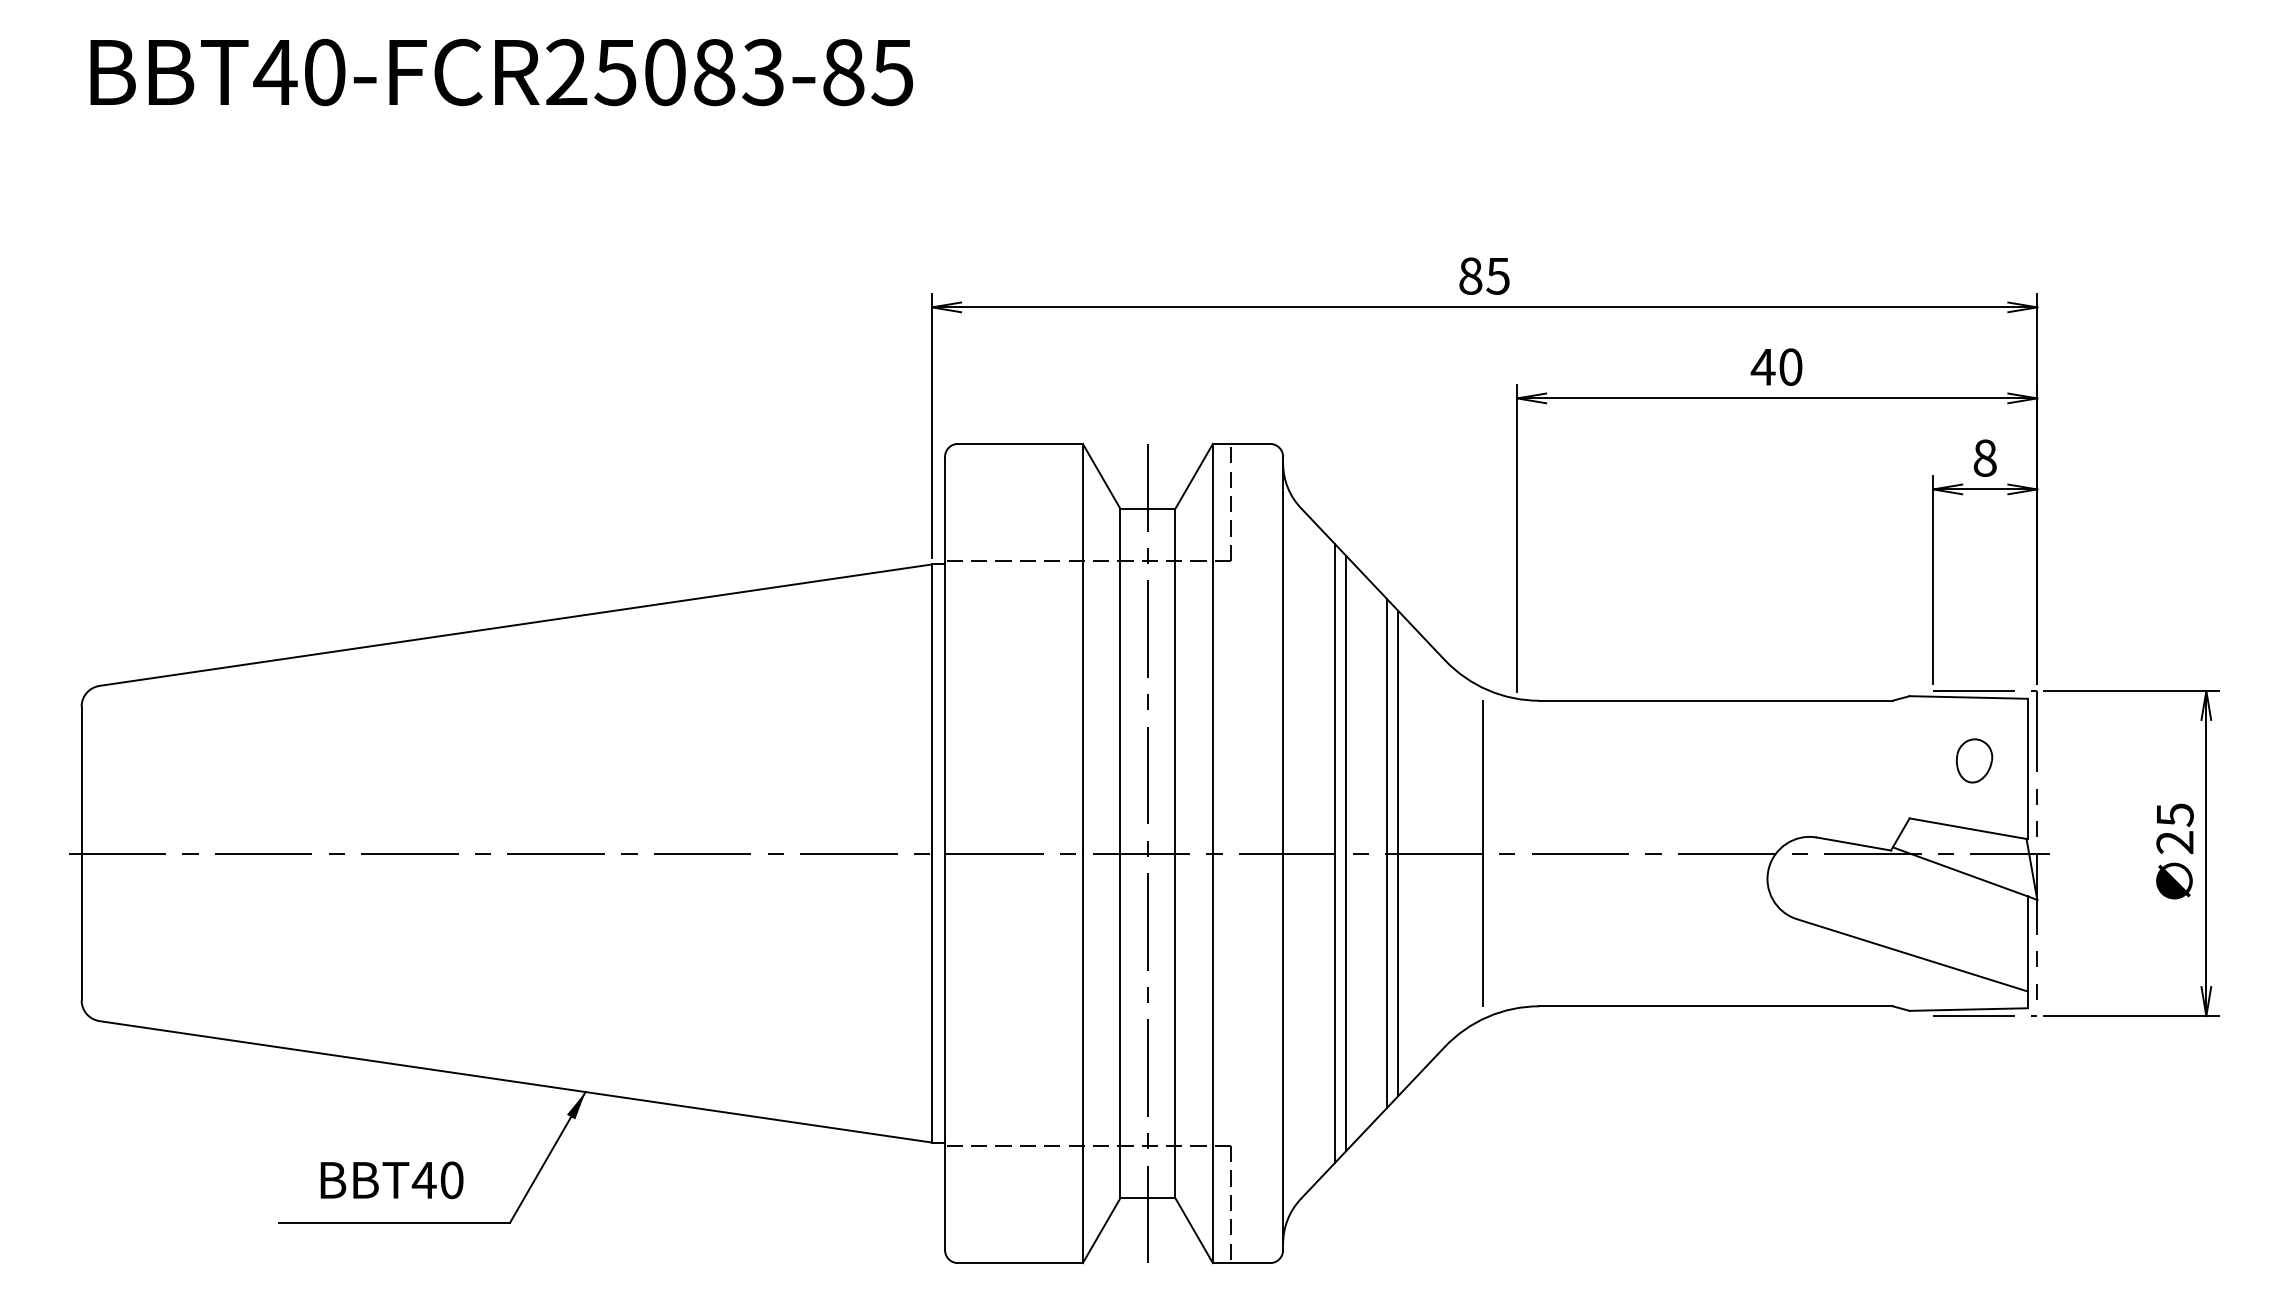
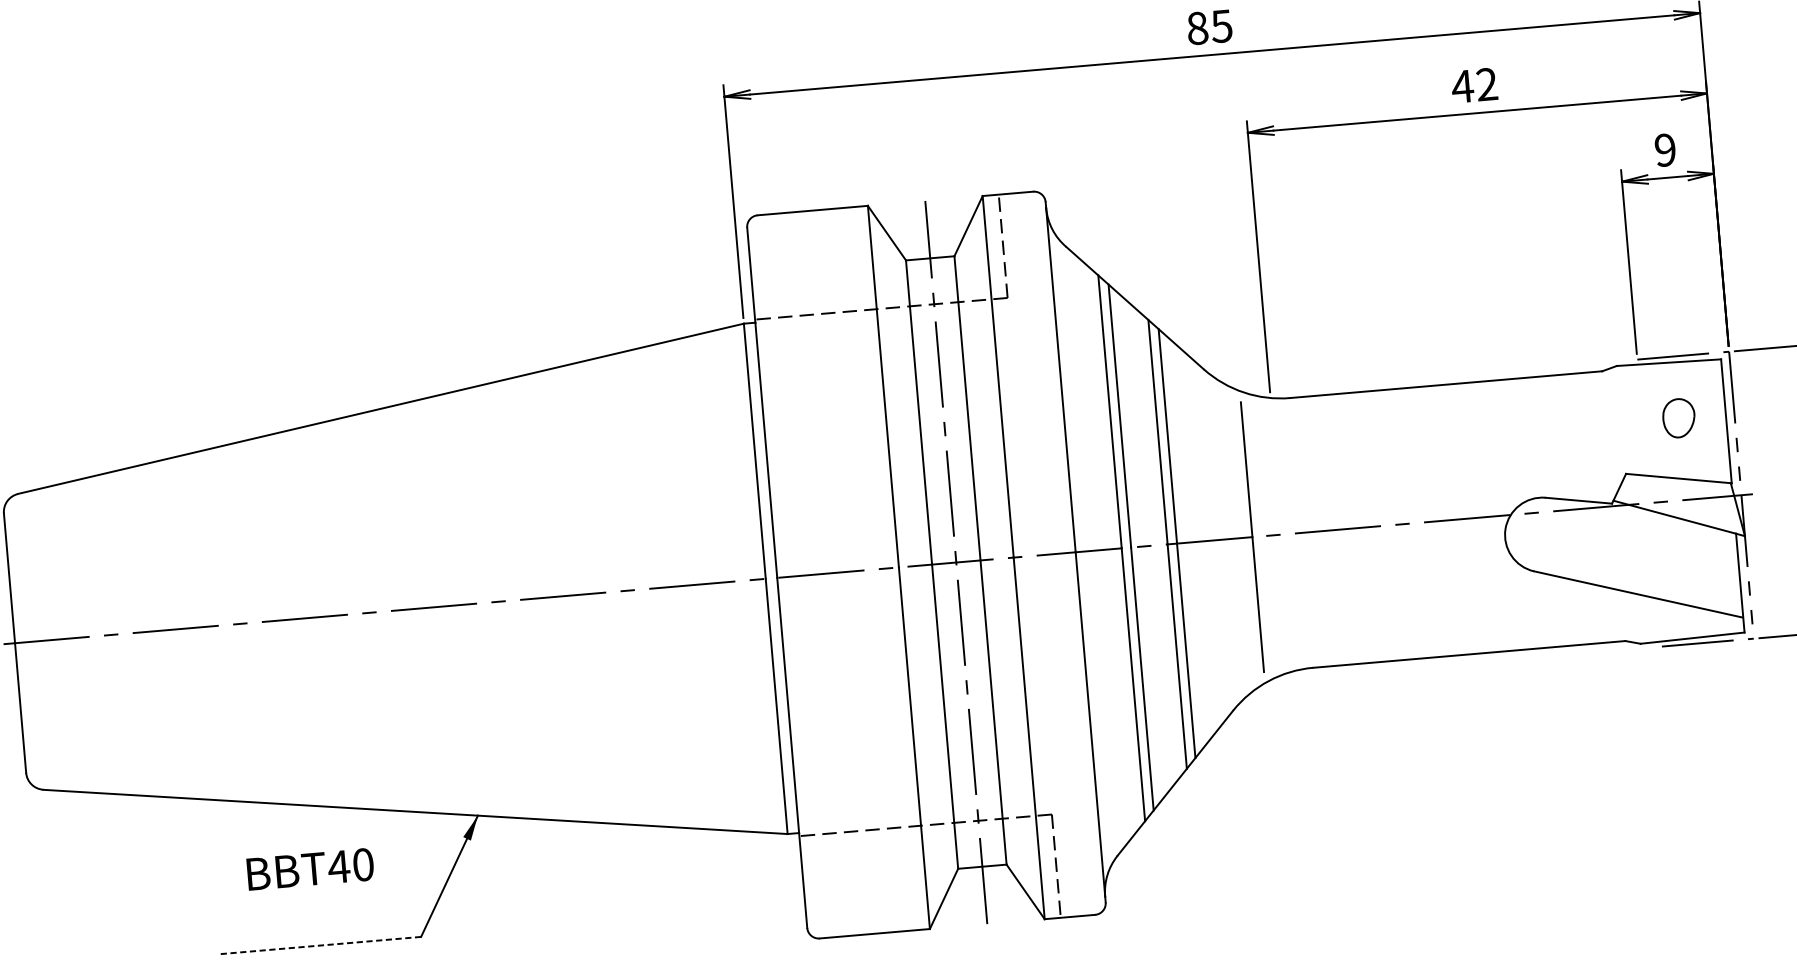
text: (1790, 366) -> (1486, 83), 40 -> 42
text: (1984, 457) -> (1664, 149), 8 -> 9
text: (391, 1180) -> (310, 869), moved
line: (394, 1222) -> (319, 945), solid -> dashed

